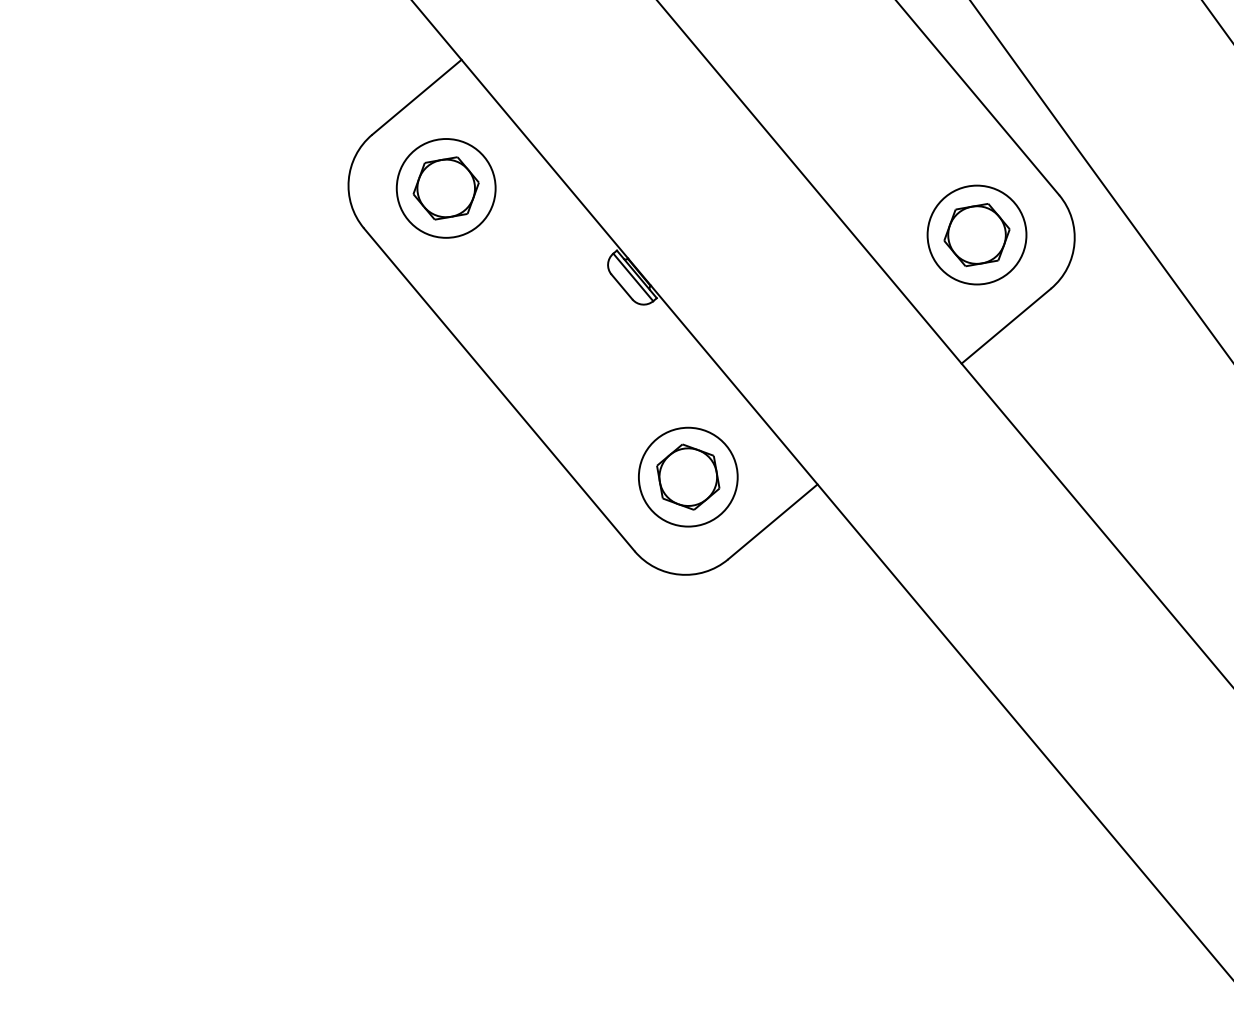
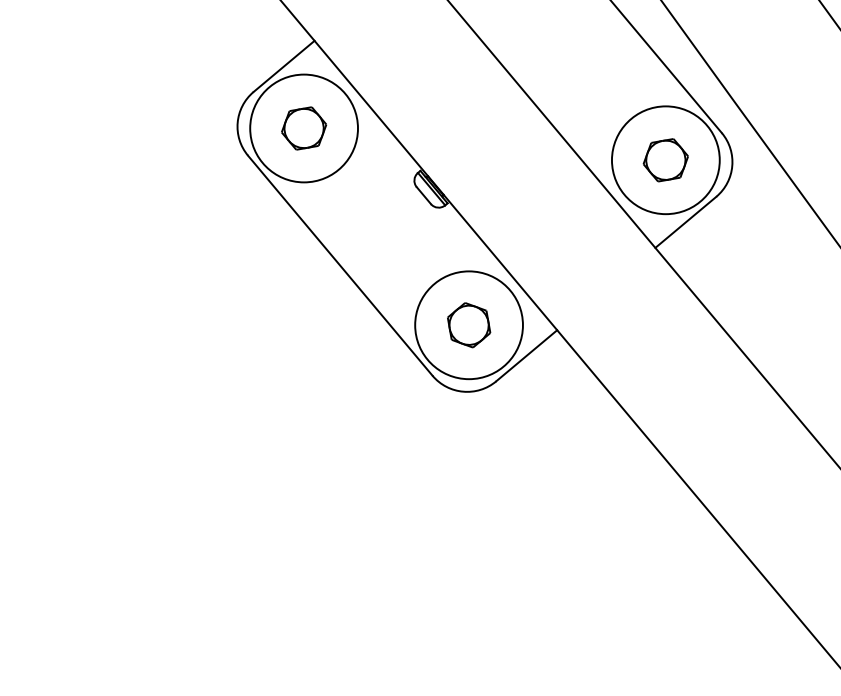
circle: (445, 188) -> (303, 128), size x1.6
circle: (976, 233) -> (665, 159), size x1.6
circle: (687, 476) -> (468, 324), size x1.6

